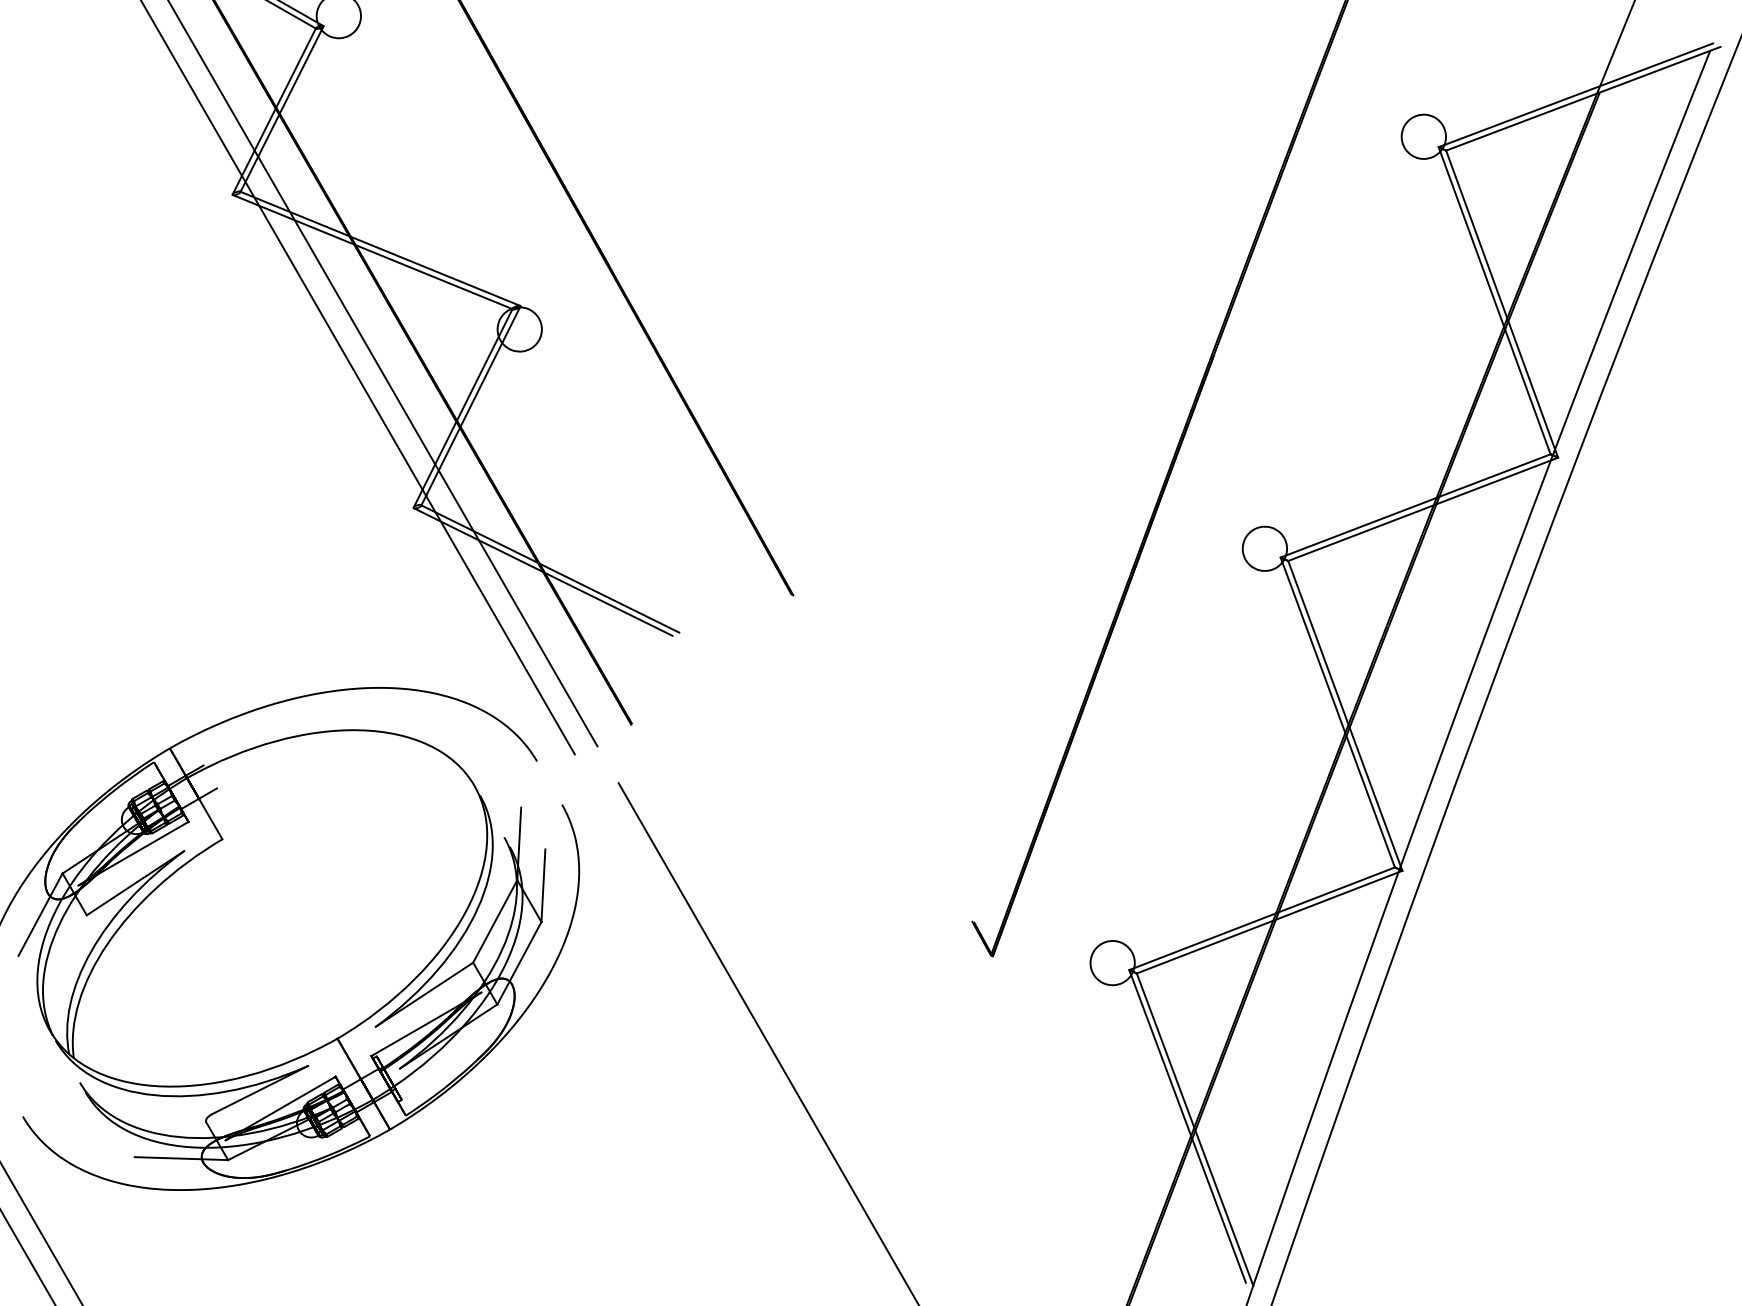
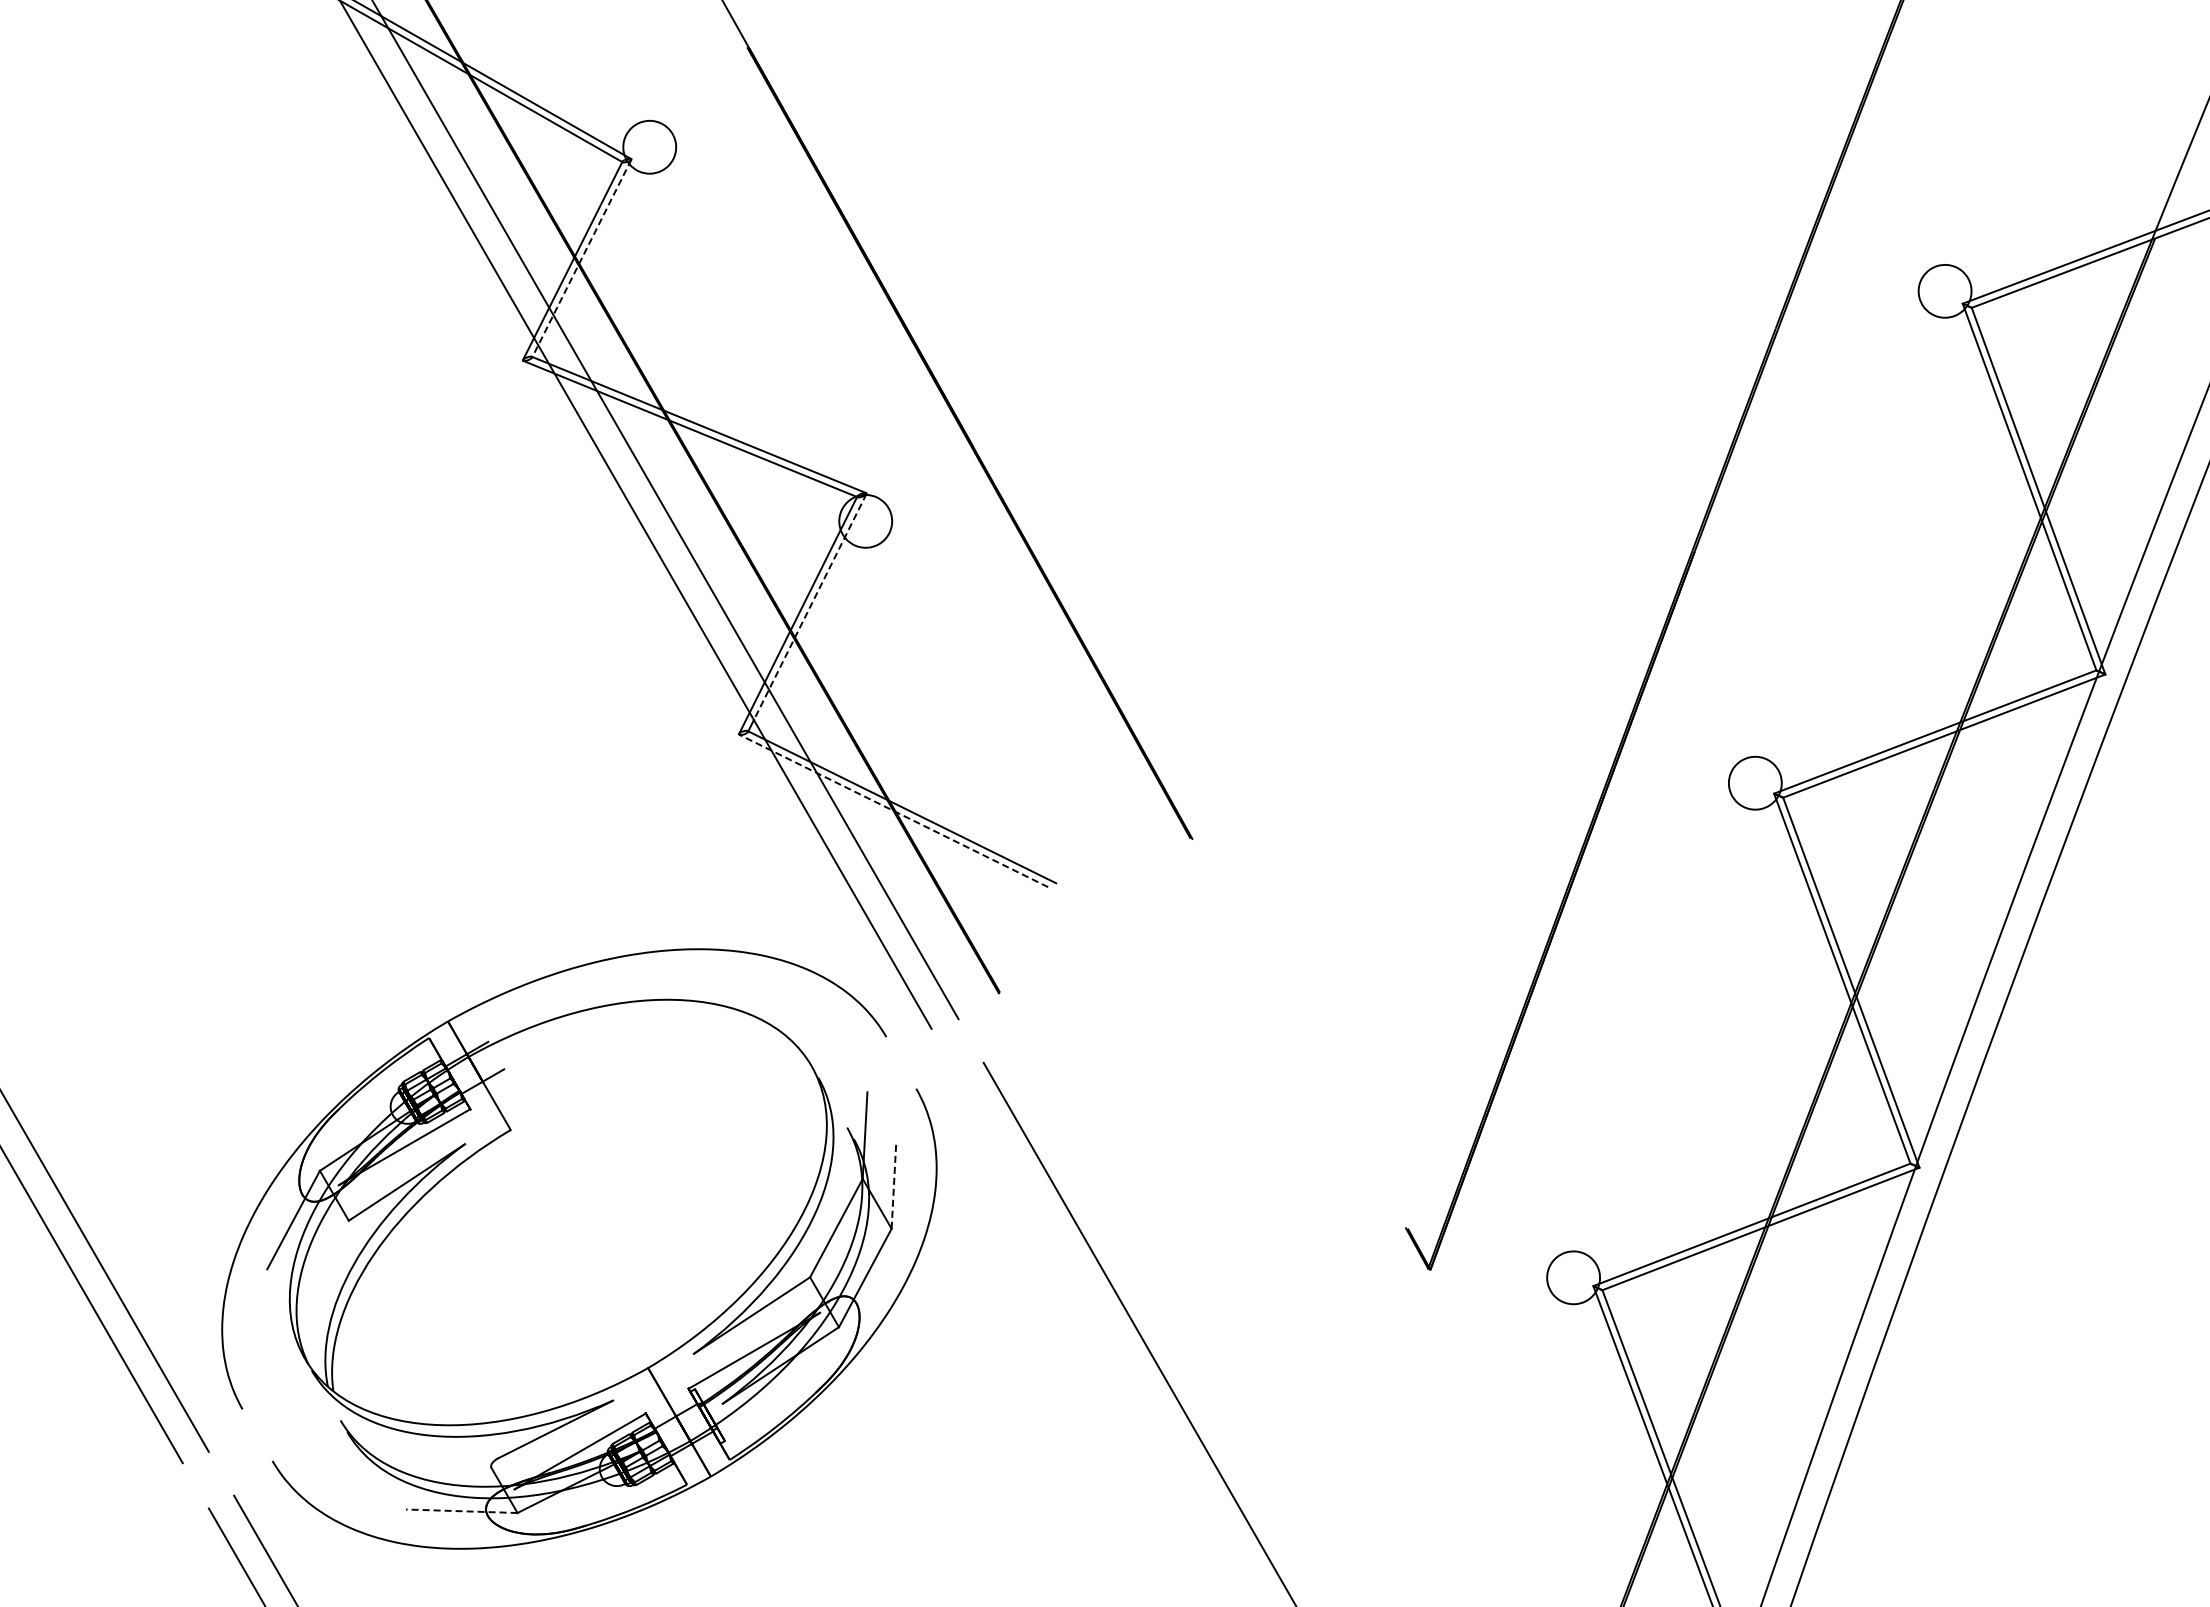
line: (281, 109) -> (581, 258), solid -> dashed
line: (473, 401) -> (810, 607), solid -> dashed
line: (543, 571) -> (893, 810), solid -> dashed
line: (543, 884) -> (893, 1184), solid -> dashed
line: (181, 1158) -> (461, 1511), solid -> dashed

